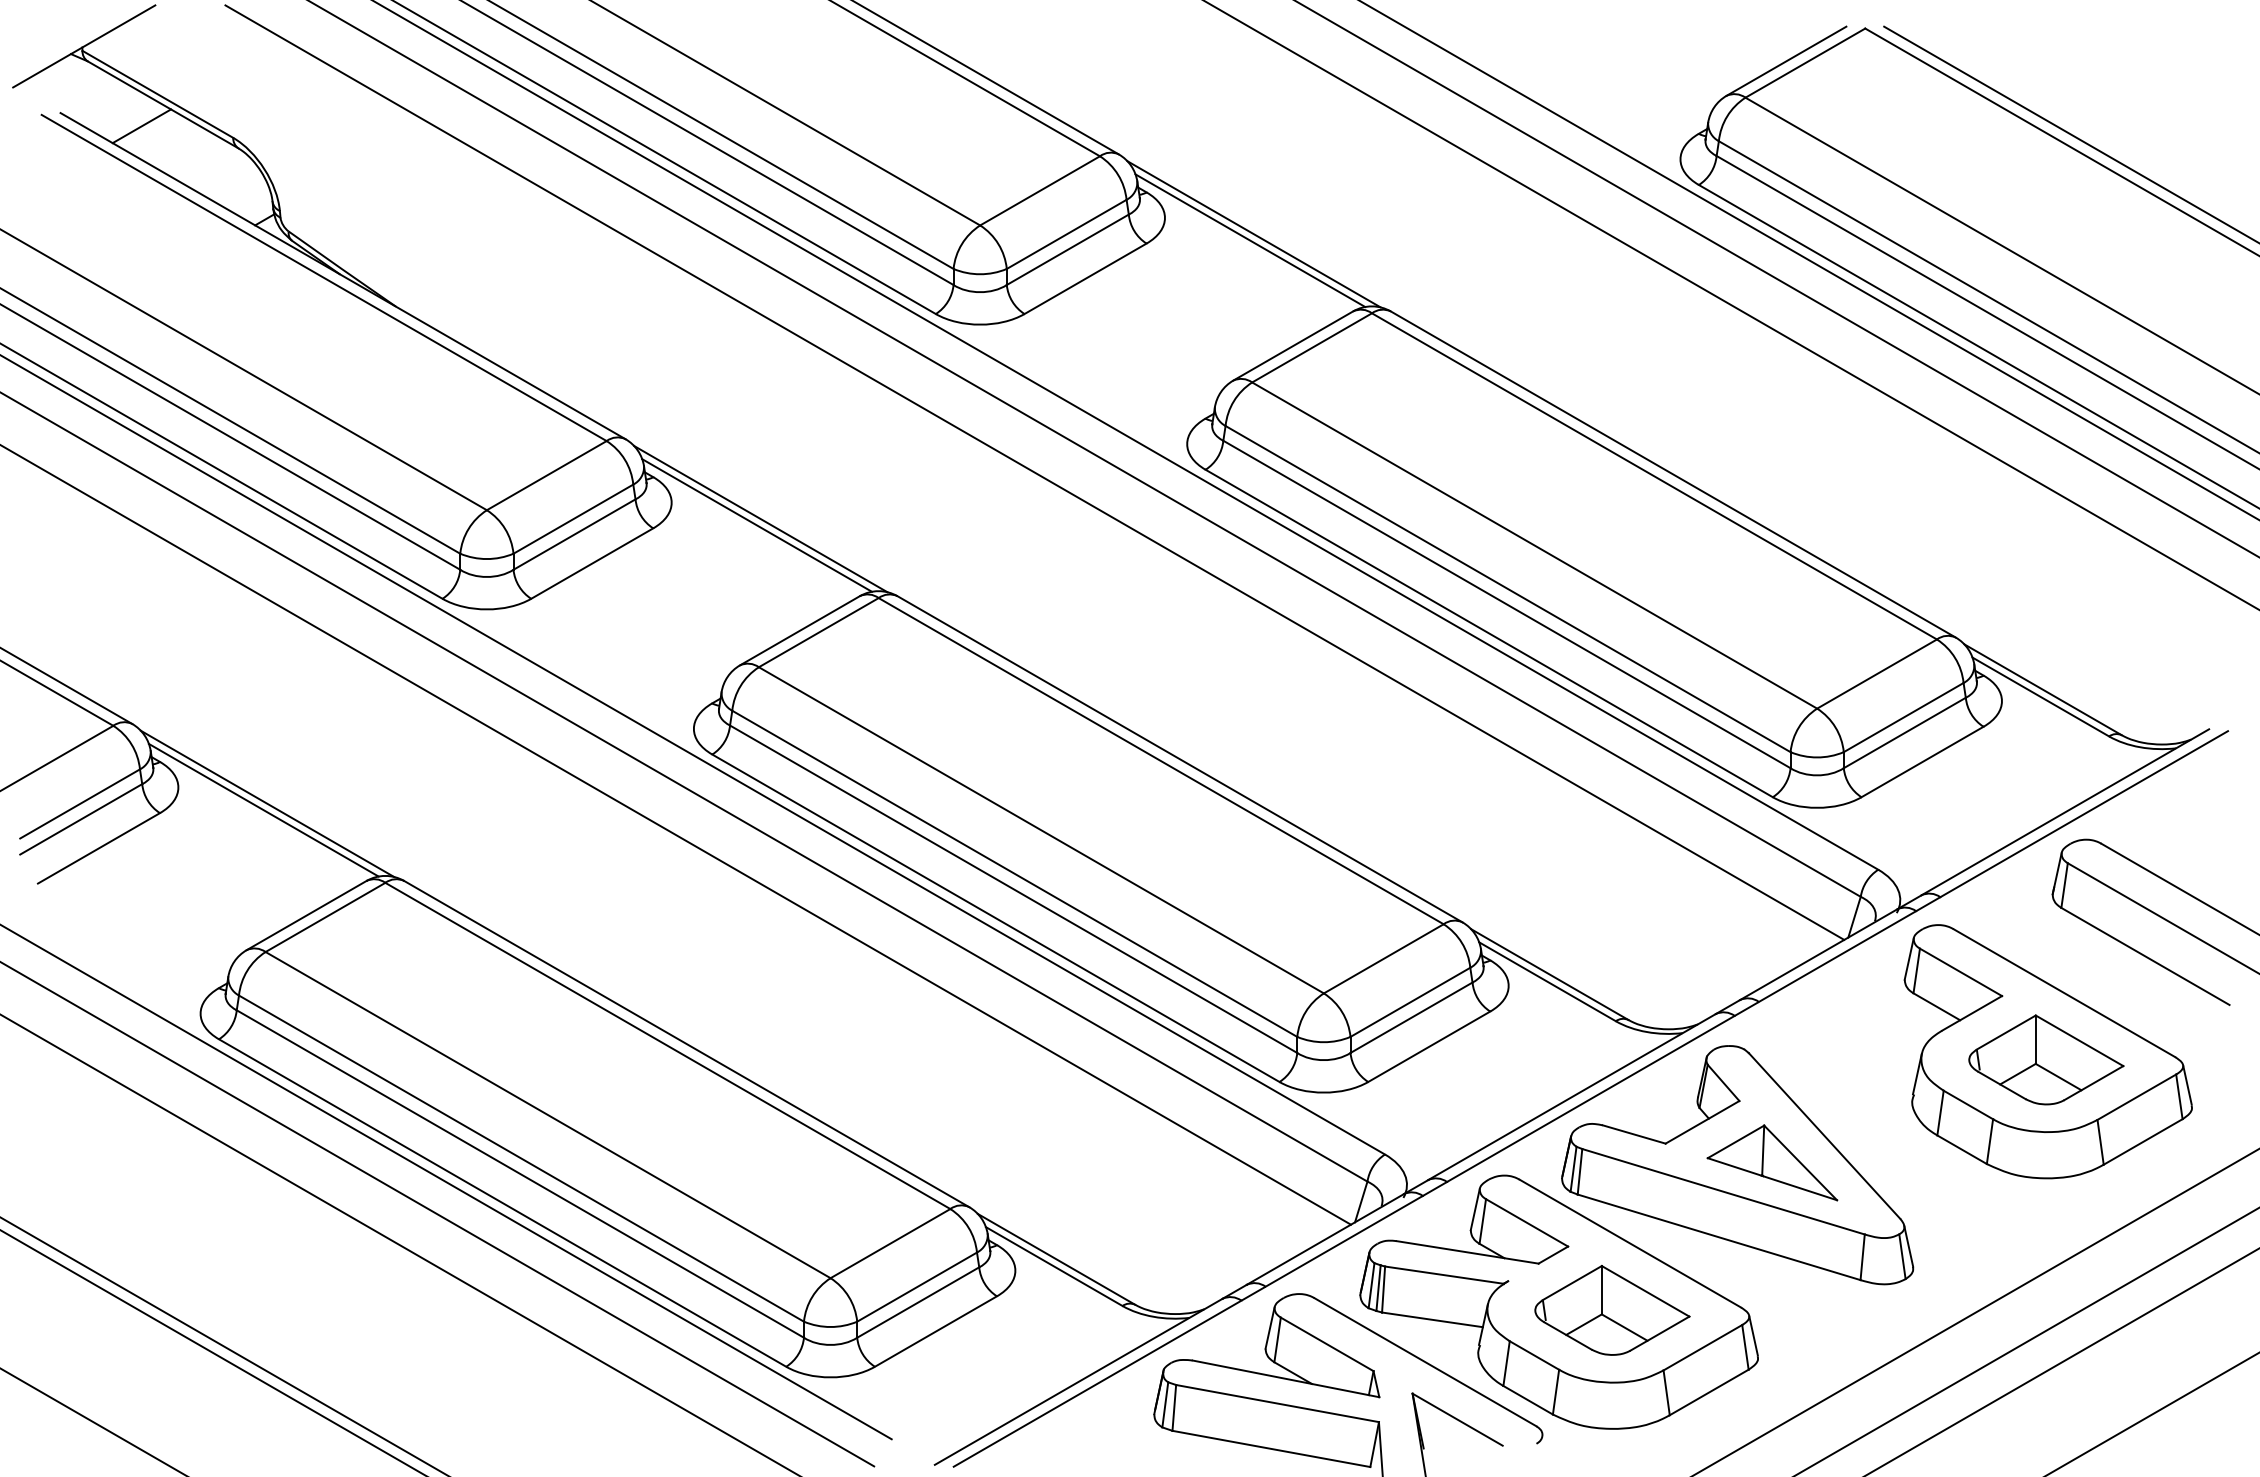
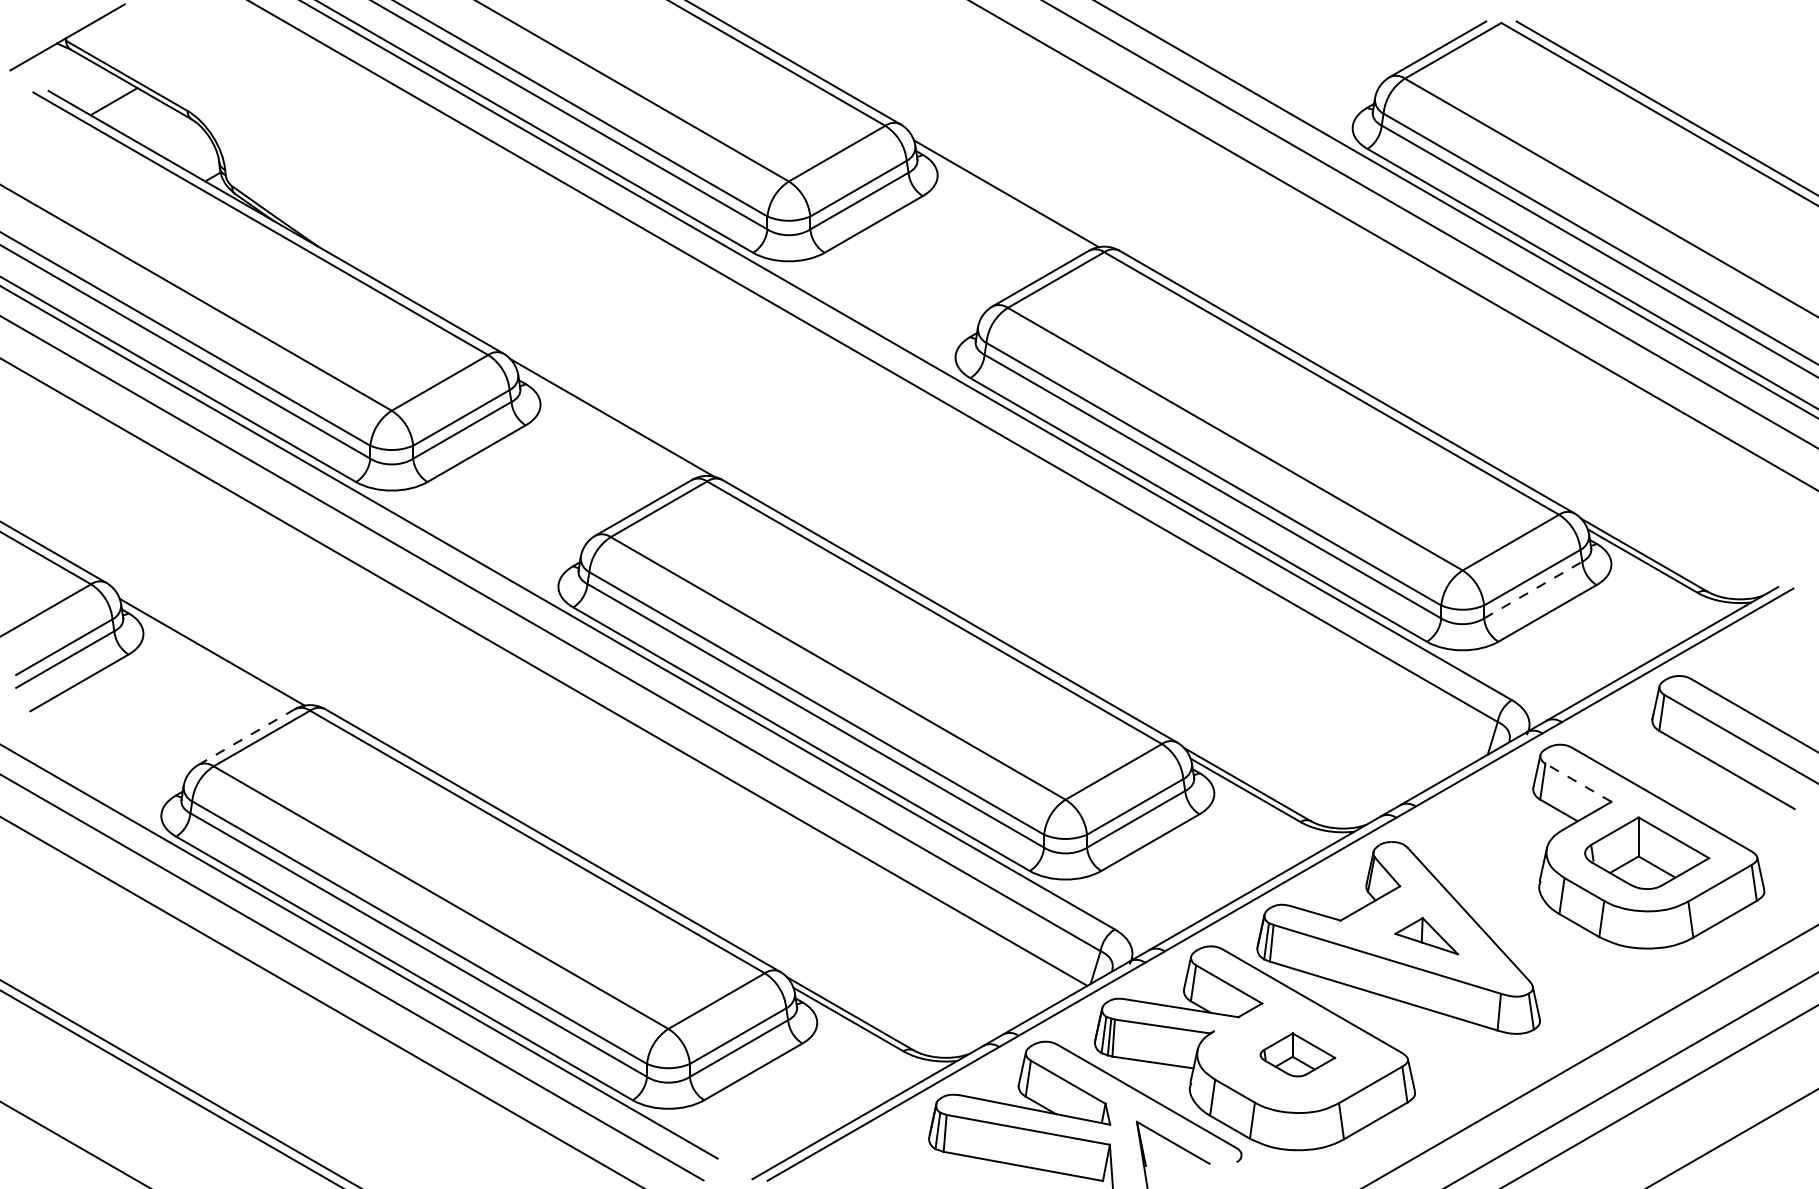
line: (1253, 234) -> (1008, 188), removed
line: (1034, 472) -> (832, 380), removed
line: (756, 525) -> (608, 423), removed
line: (1905, 732) -> (1533, 589), solid -> dashed
line: (267, 803) -> (215, 646), removed
line: (306, 915) -> (246, 736), solid -> dashed
line: (1960, 972) -> (1578, 782), solid -> dashed
part: (1772, 1162) -> (1426, 935), size x0.6
part: (1612, 1310) -> (1297, 1054), size x0.6

